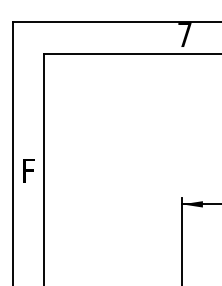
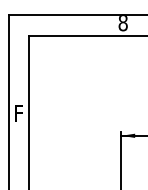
text: (183, 35) -> (122, 23), 7 -> 8

